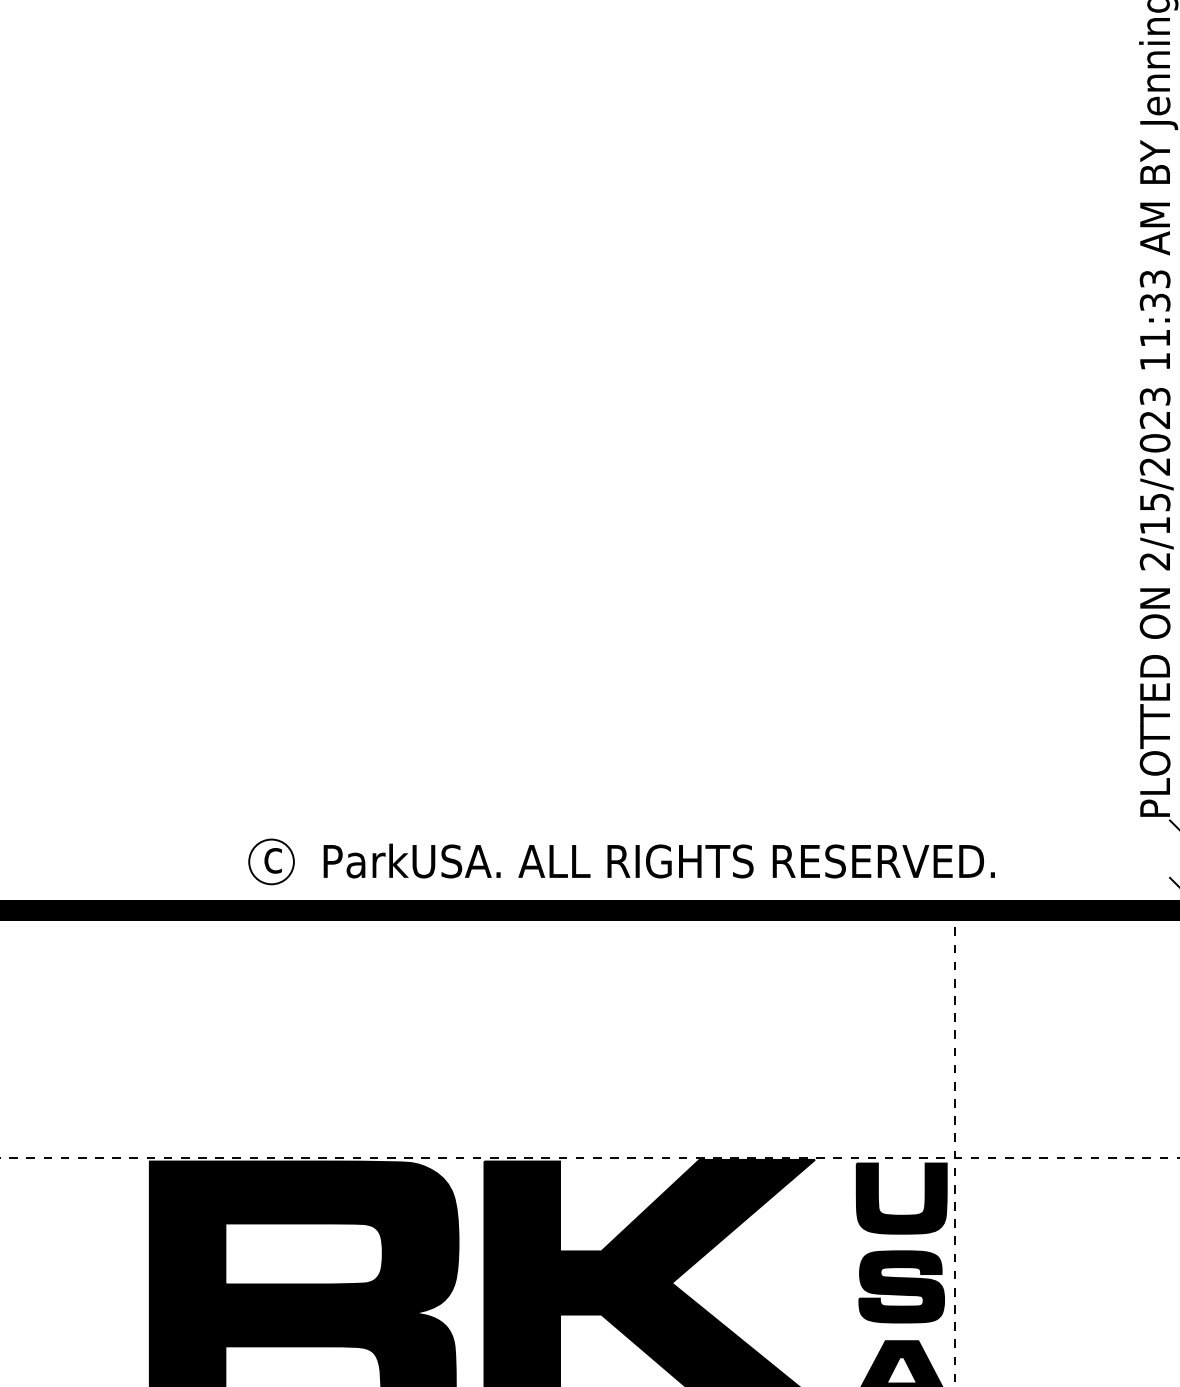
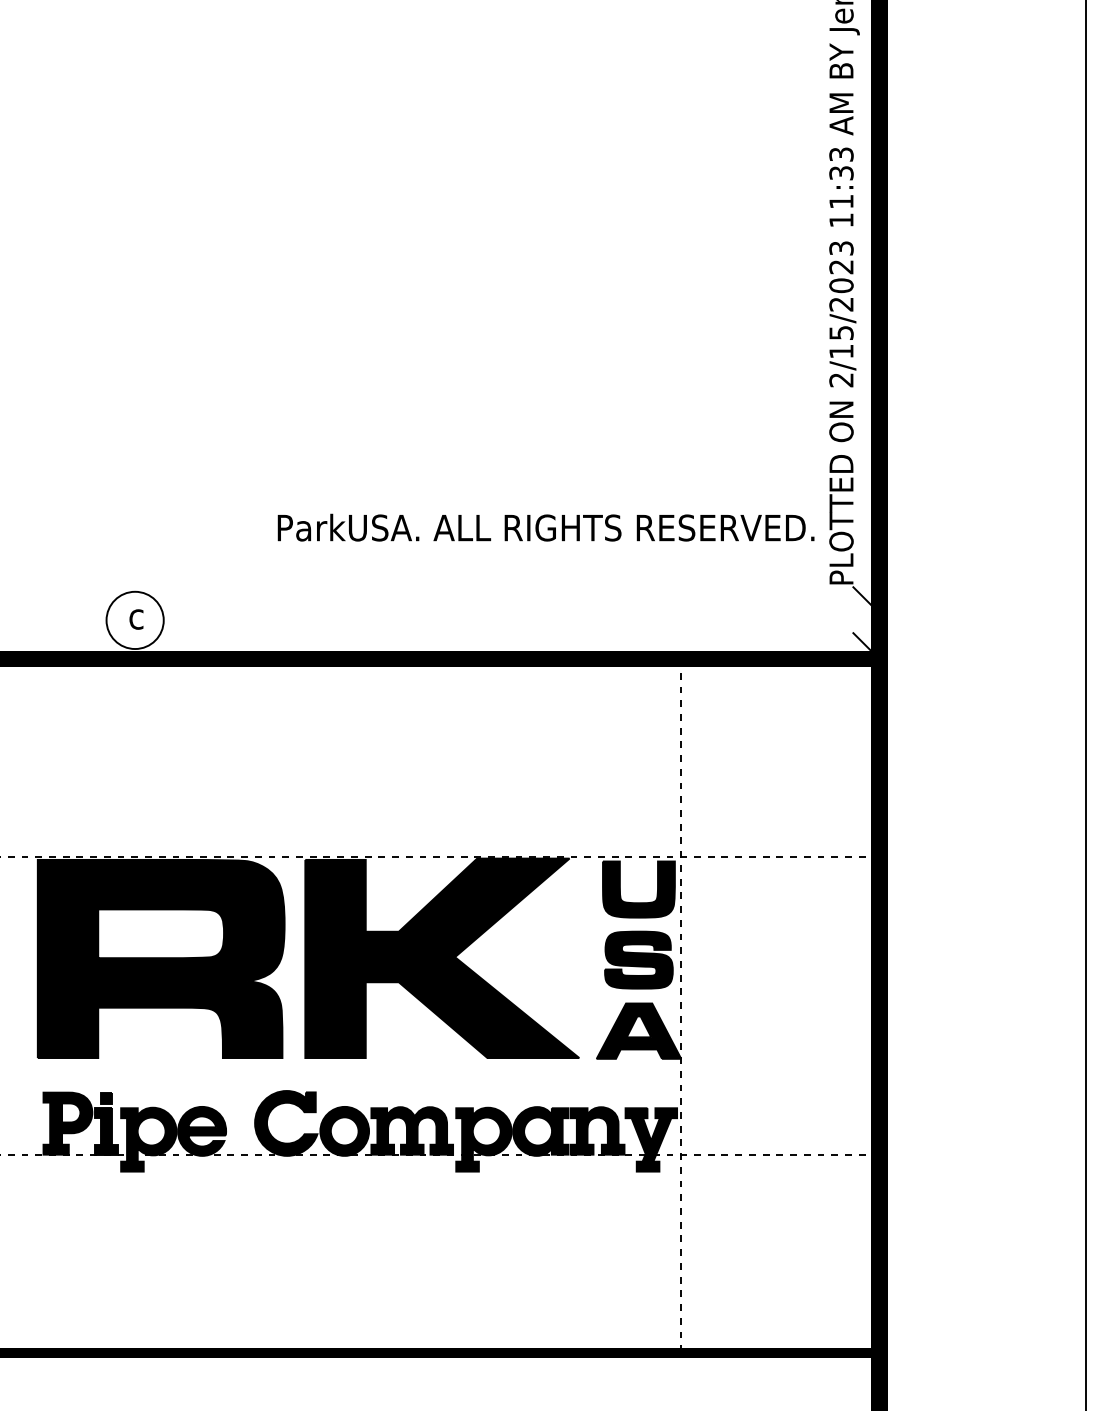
text: (658, 860) -> (545, 527), moved
circle: (272, 862) -> (135, 620), size x1.6

